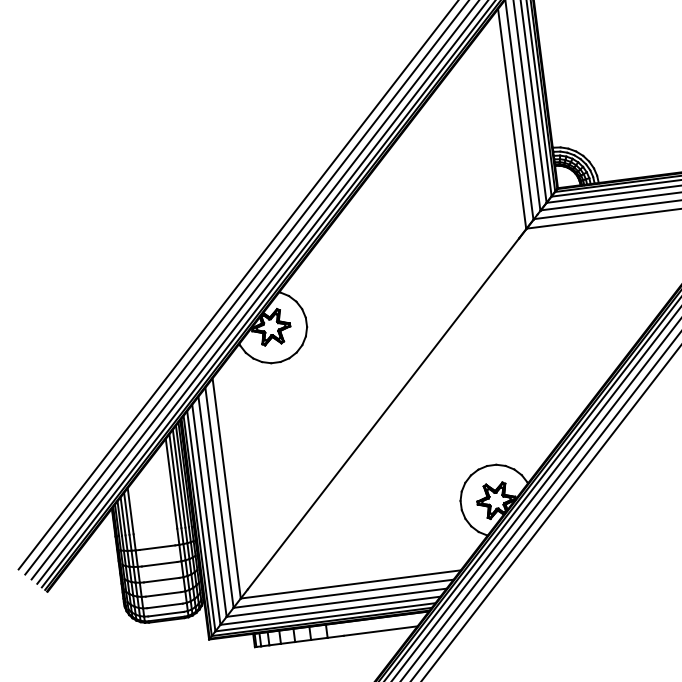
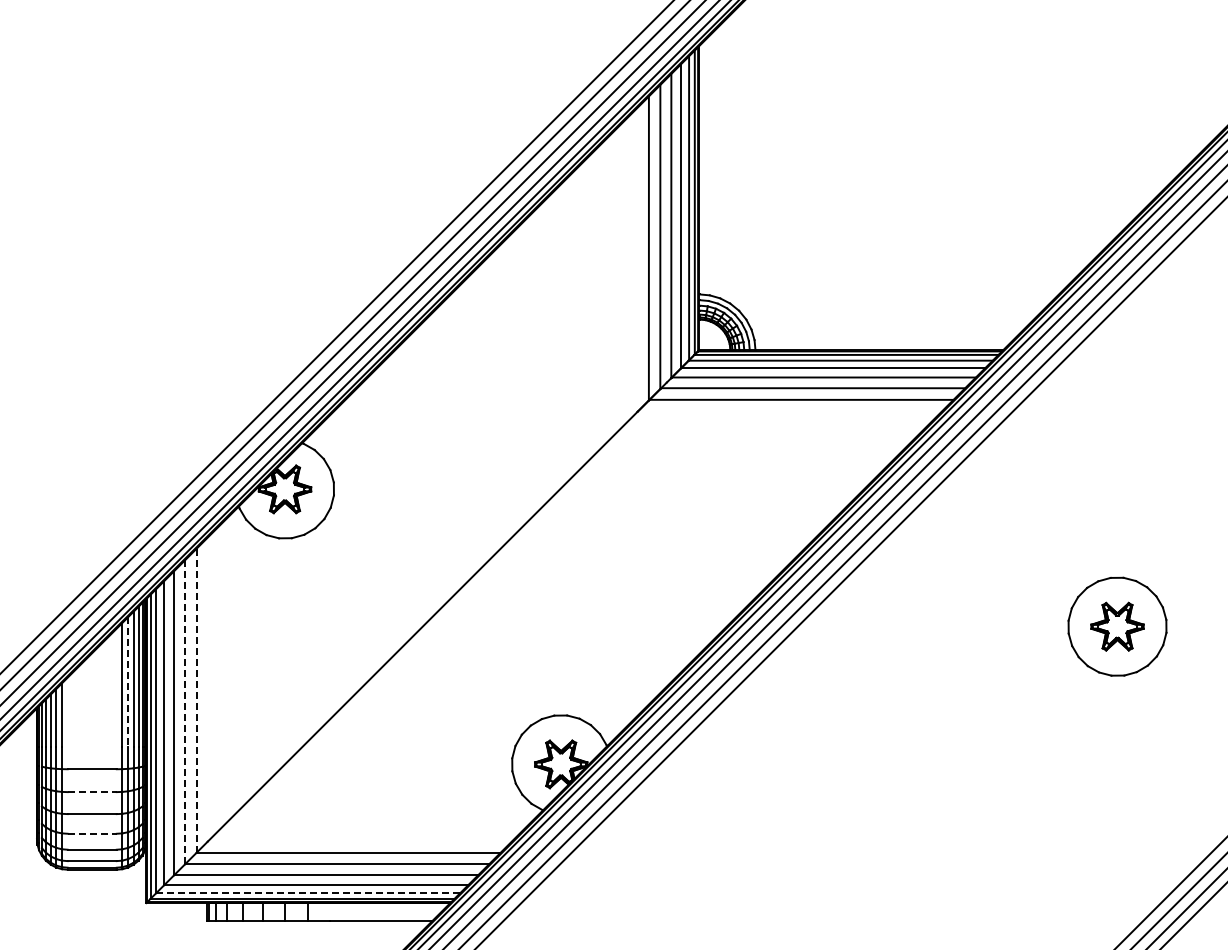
line: (175, 481) -> (128, 682), solid -> dashed
line: (226, 488) -> (196, 701), solid -> dashed
line: (219, 497) -> (185, 712), solid -> dashed
line: (159, 564) -> (92, 792), solid -> dashed
line: (163, 594) -> (92, 833), solid -> dashed
line: (325, 617) -> (308, 893), solid -> dashed

